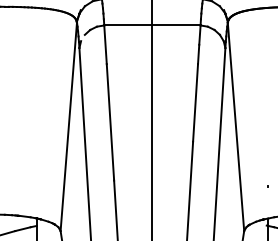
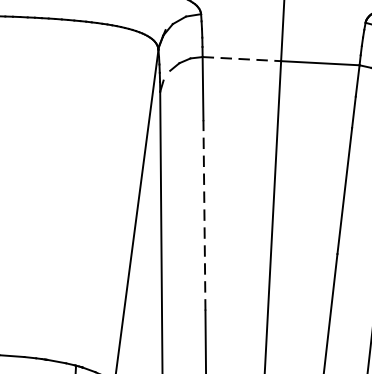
line: (128, 25) -> (242, 59), solid -> dashed
line: (110, 121) -> (204, 214), solid -> dashed

